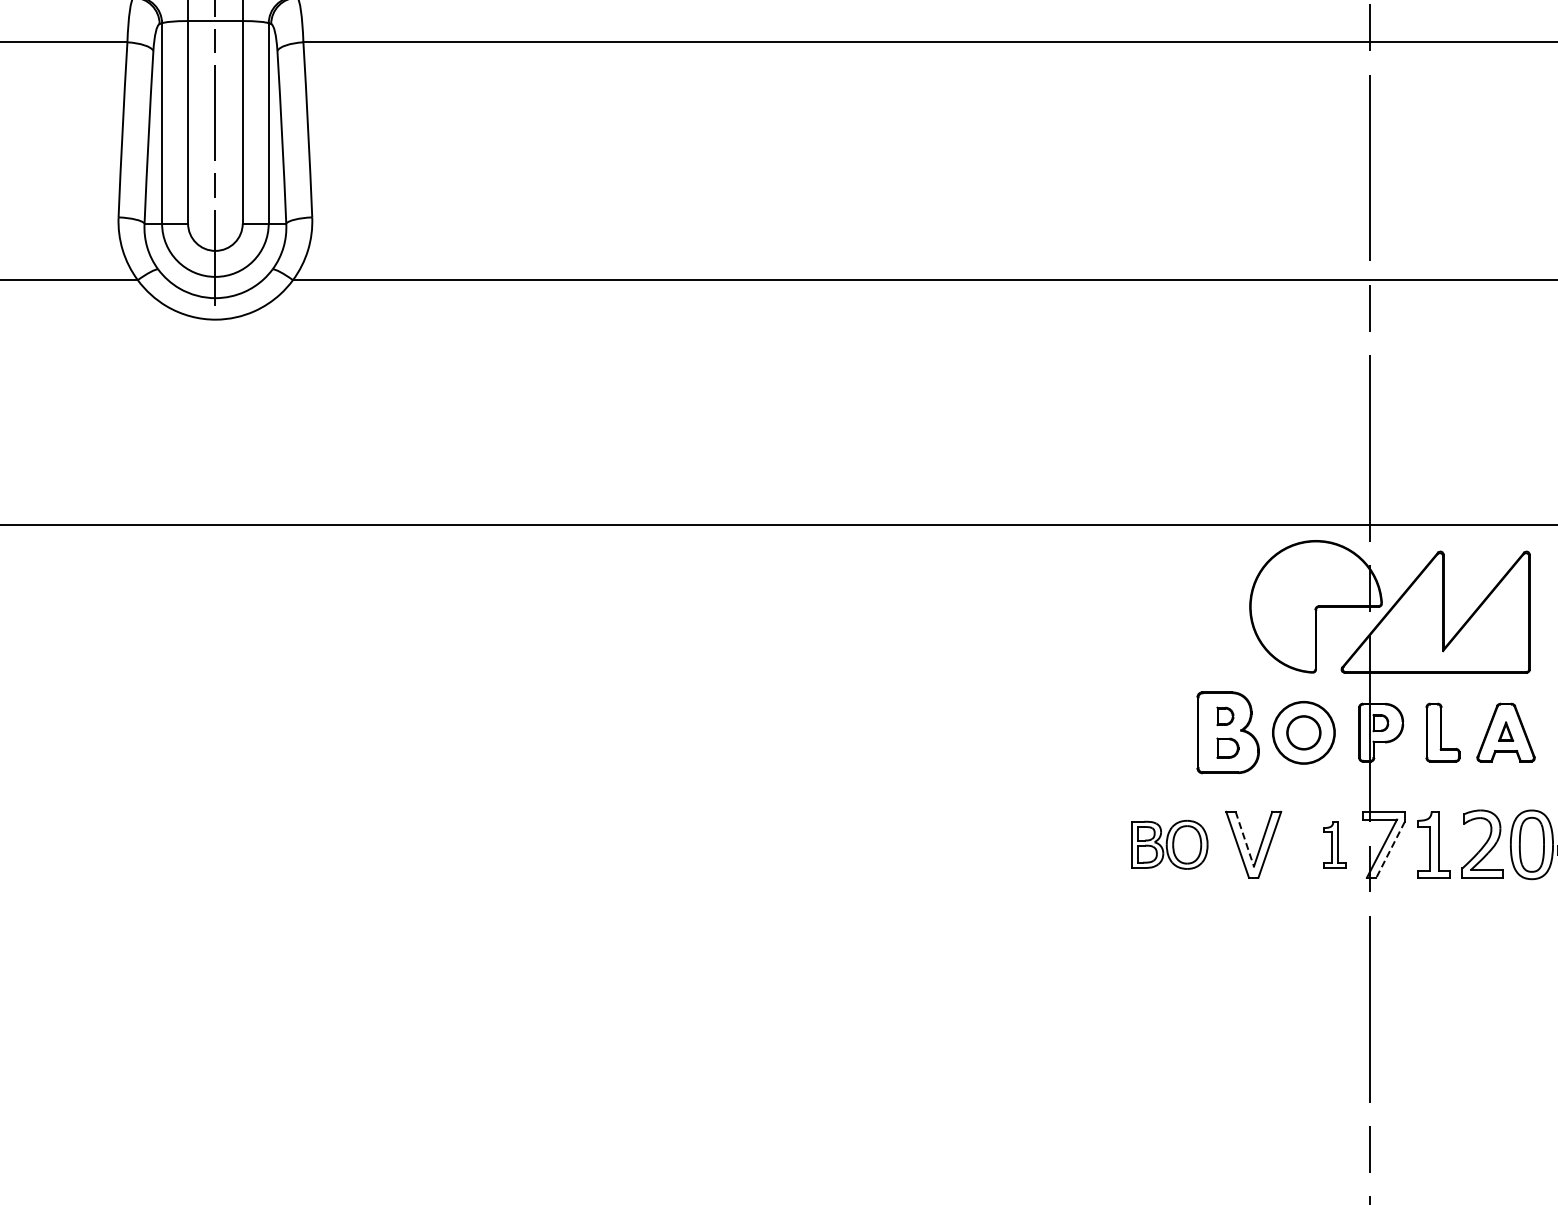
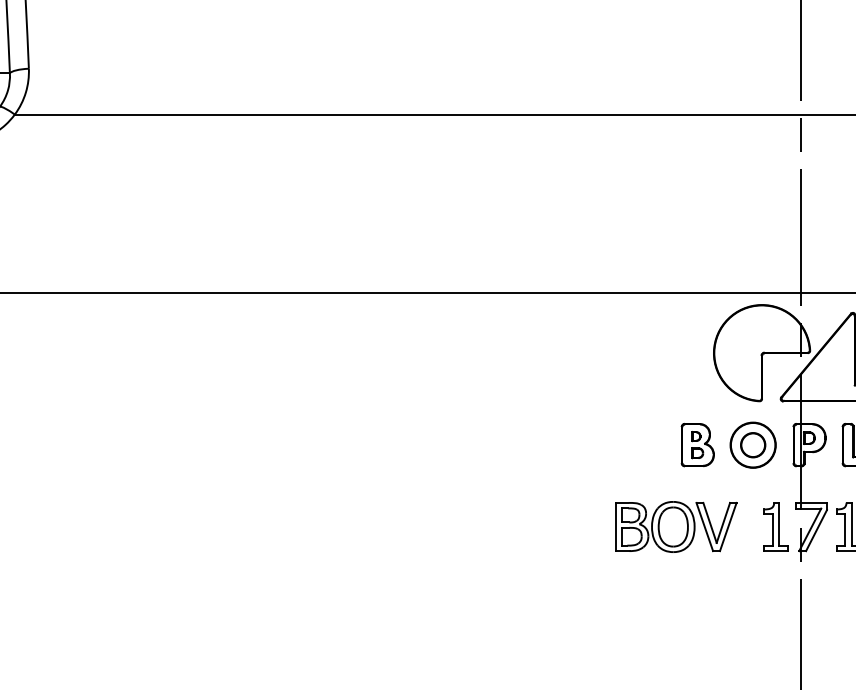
part: (1227, 732) -> (697, 444), size x0.71
line: (1244, 839) -> (709, 523), dashed -> solid
part: (1169, 844) -> (655, 526), size x1.43
part: (1334, 844) -> (775, 526), size x1.43
line: (1390, 850) -> (816, 531), dashed -> solid

